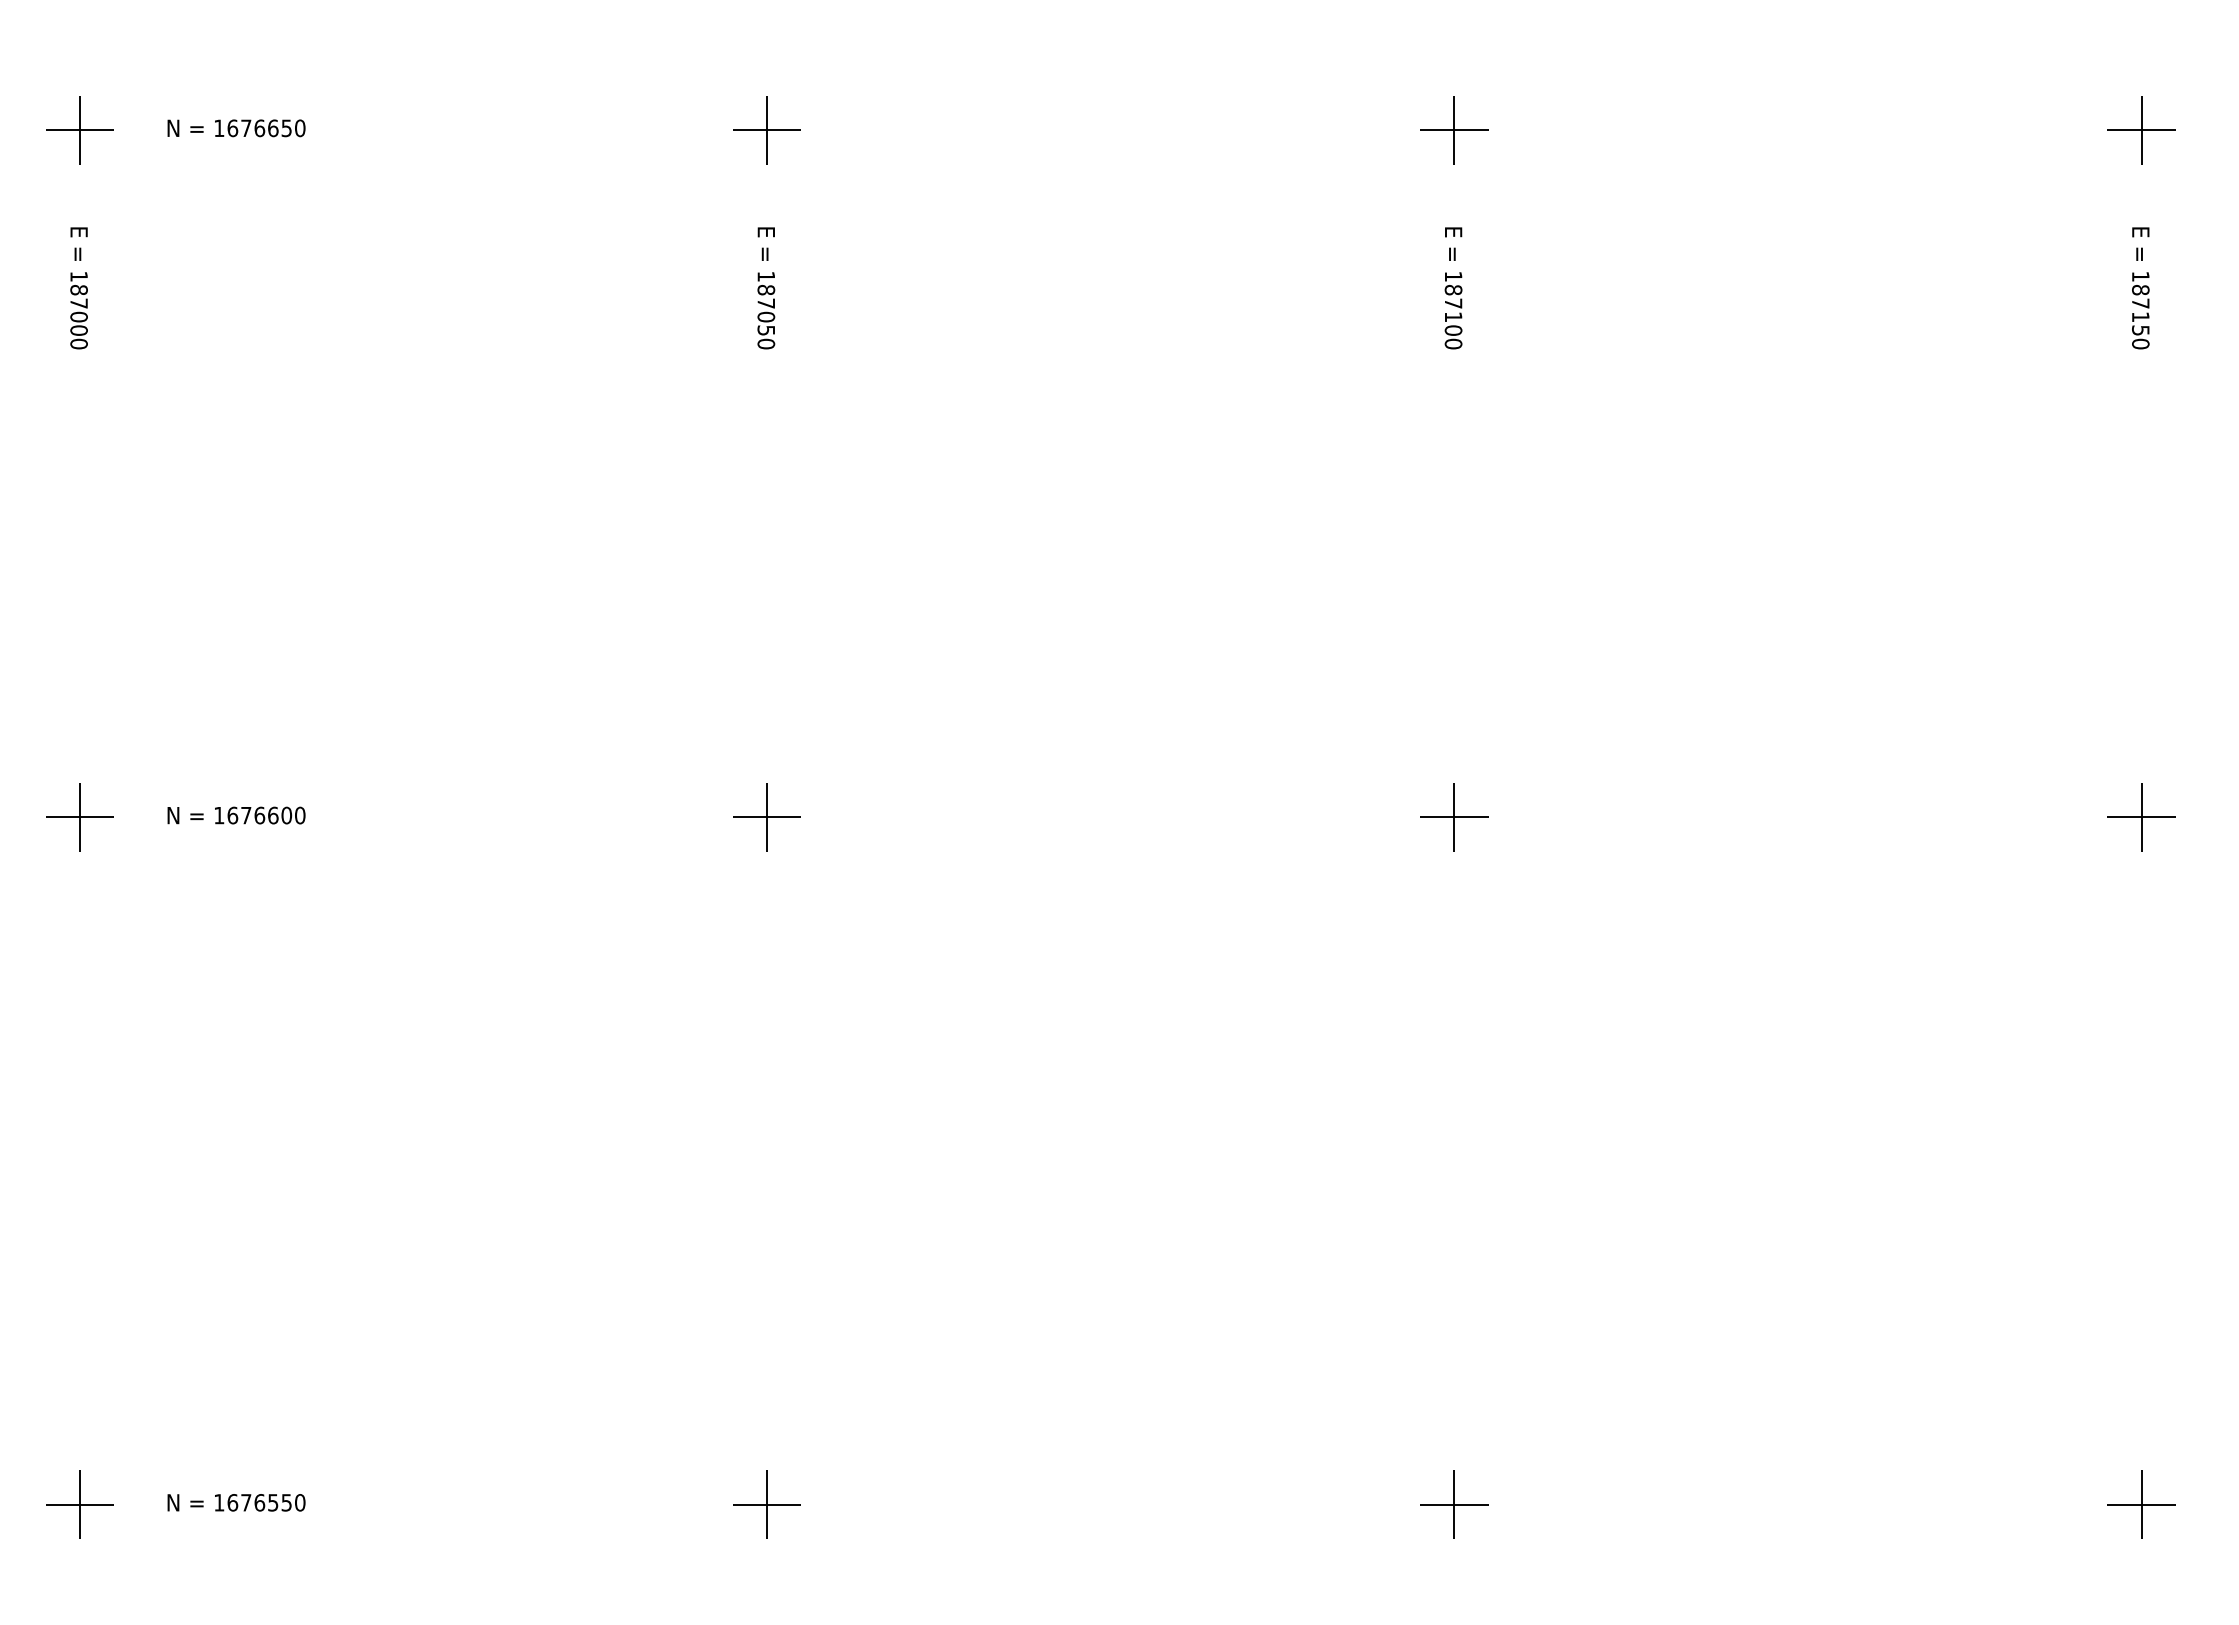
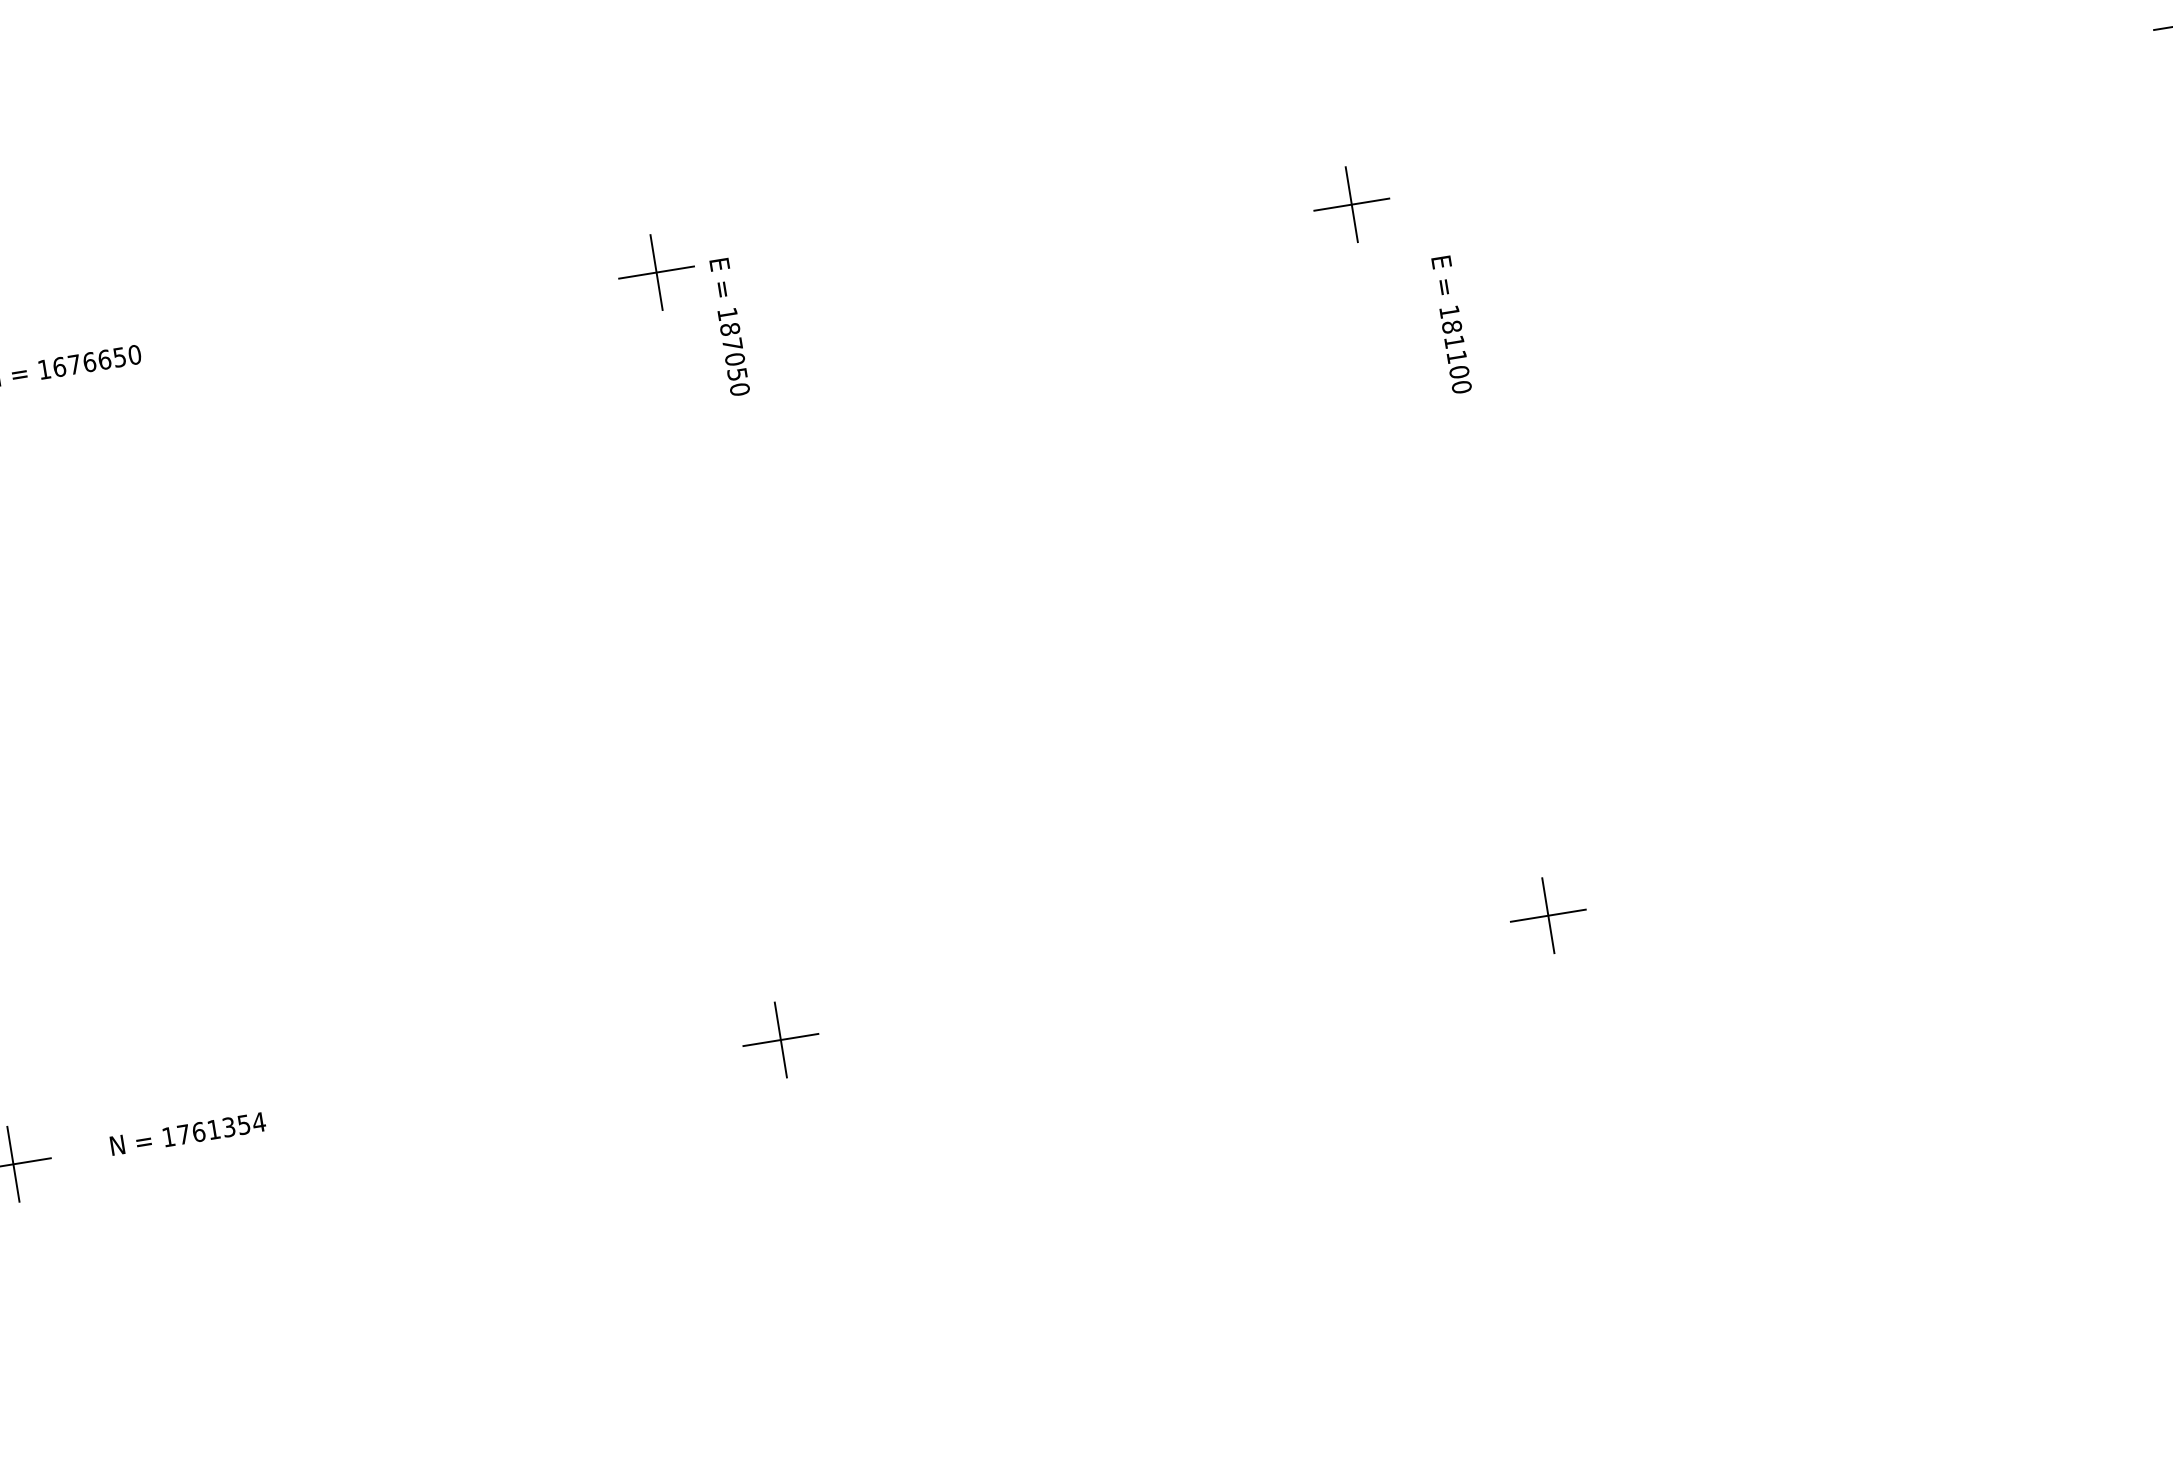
part: (1454, 130) -> (1352, 204), moved
text: (766, 288) -> (730, 327), moved
text: (1453, 303) -> (1454, 341), 187100 -> 181100
text: (266, 815) -> (221, 1128), 1676600 -> 1761354

